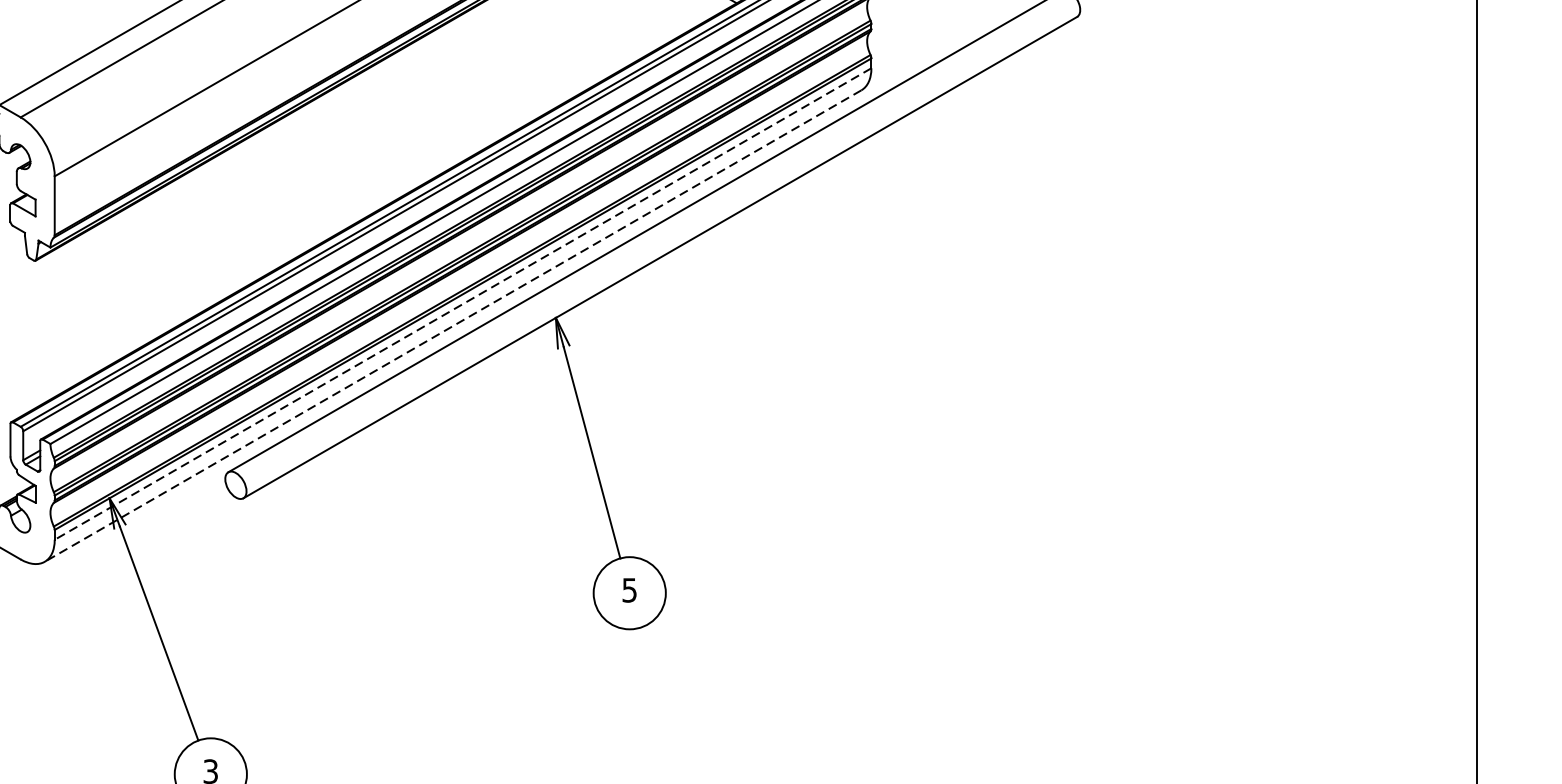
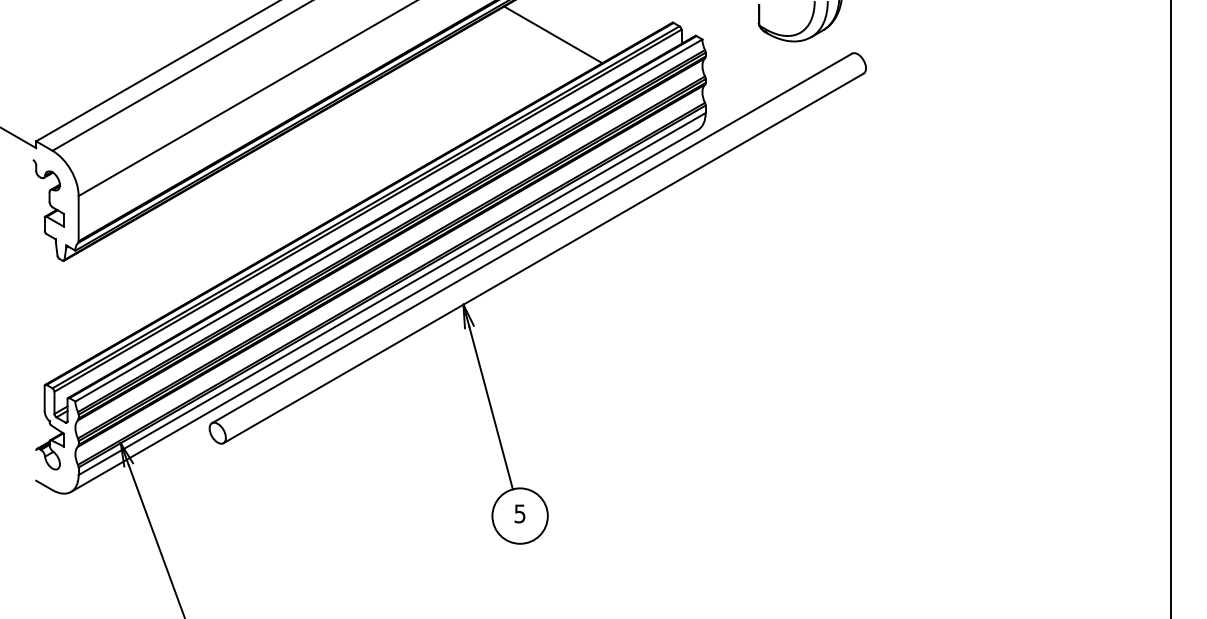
line: (462, 304) -> (391, 294), dashed -> solid
line: (453, 326) -> (384, 311), dashed -> solid

